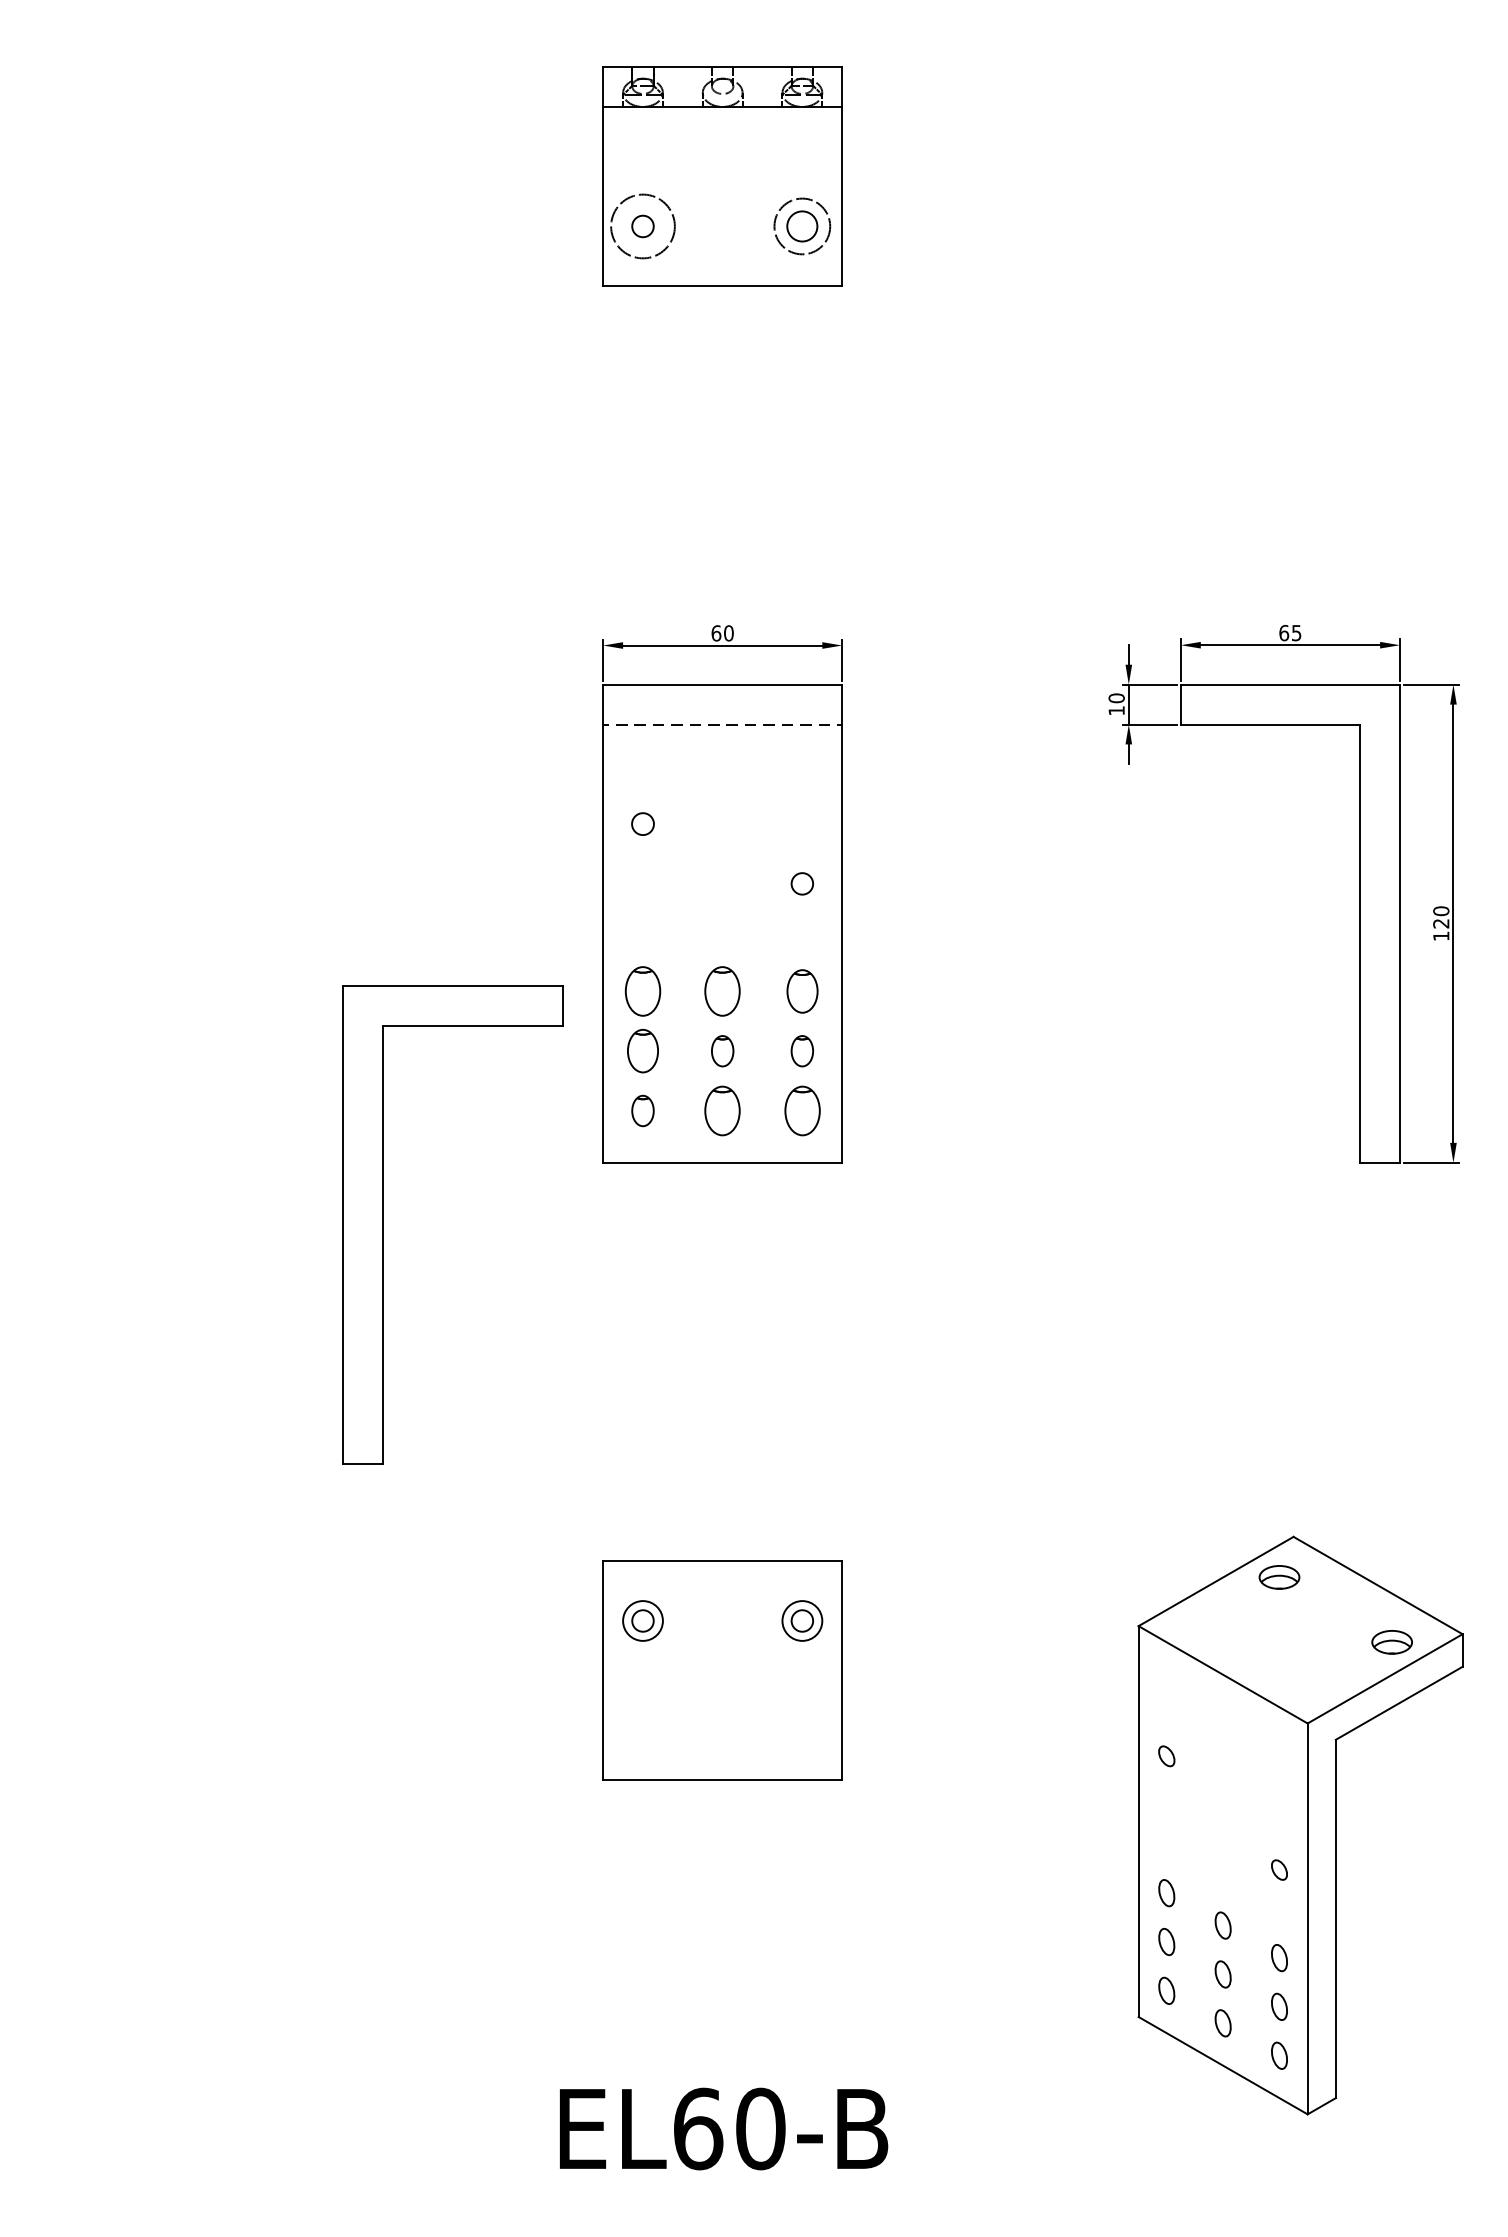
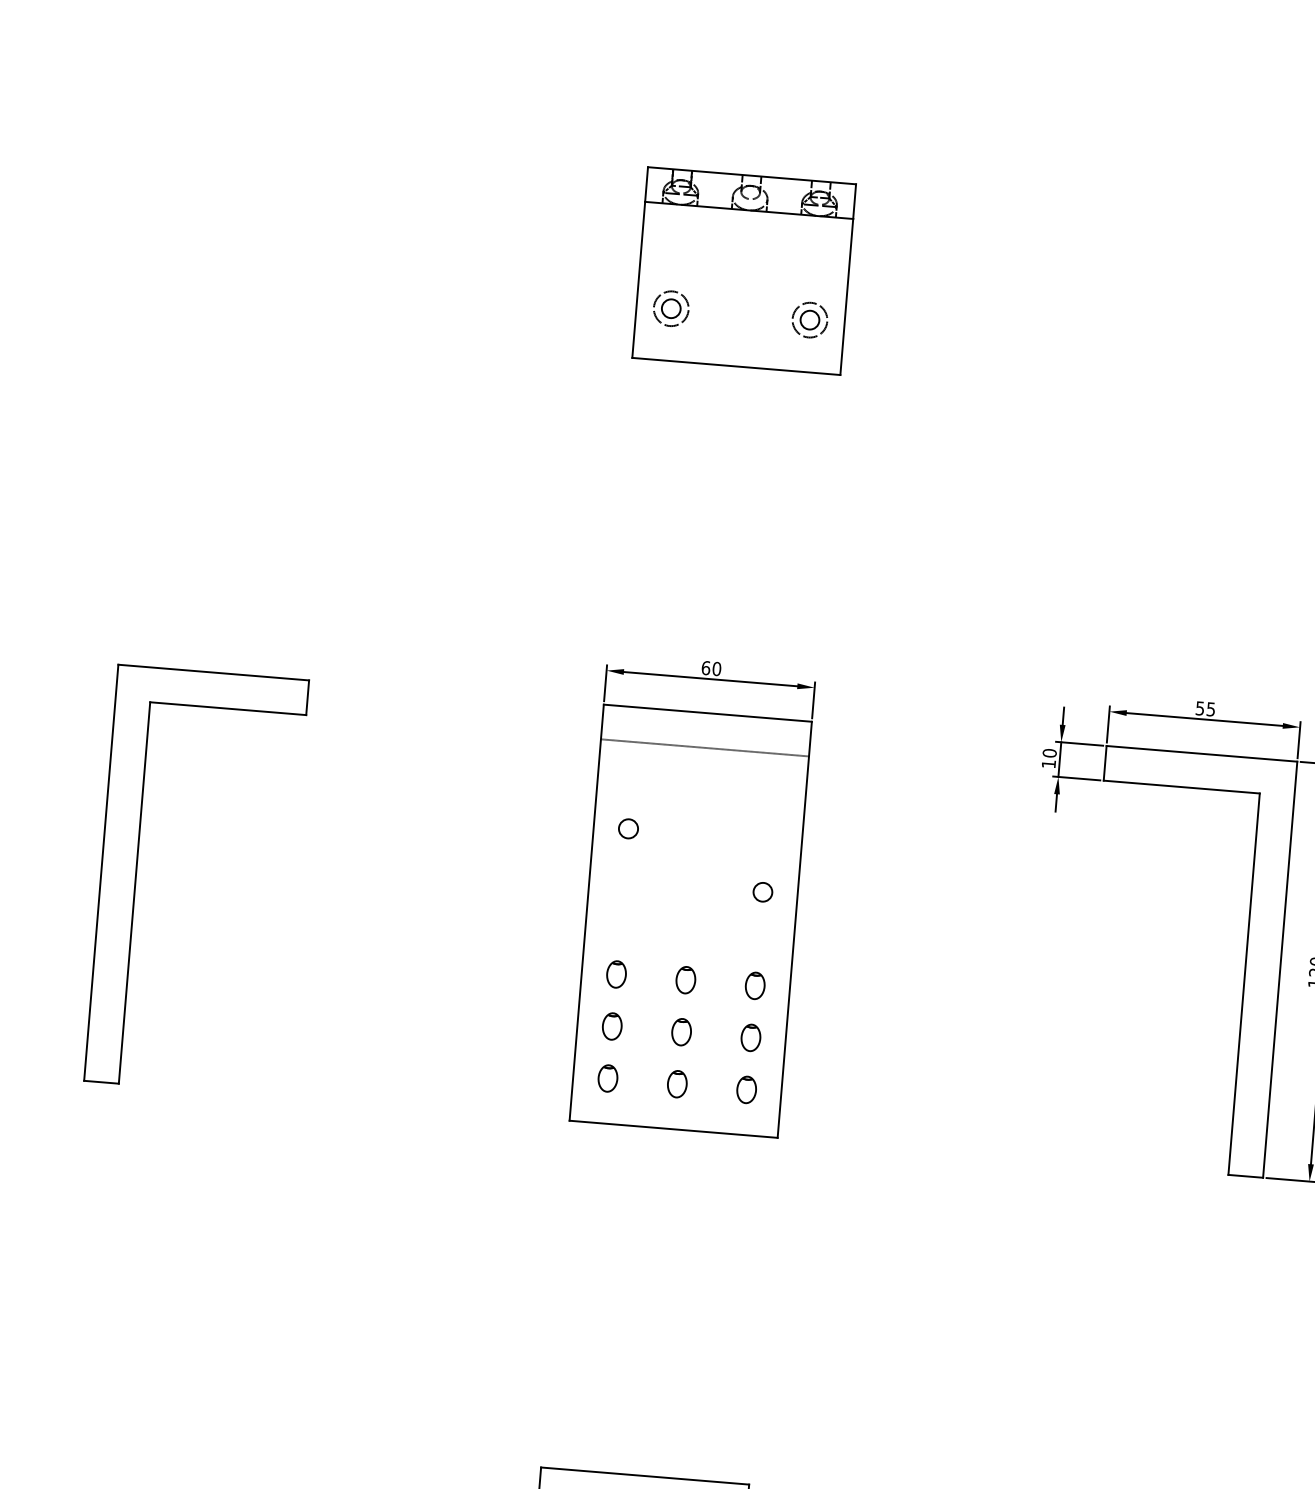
circle: (642, 226) -> (670, 308), size x0.62
part: (802, 226) -> (810, 320), size x0.71
text: (1284, 632) -> (1200, 708), 65 -> 55
part: (642, 991) -> (616, 974), size x0.62
part: (722, 991) -> (685, 980), size x0.62
part: (801, 991) -> (754, 985), size x0.71
part: (642, 1051) -> (611, 1026), size x0.71
part: (722, 1110) -> (677, 1083), size x0.62
part: (801, 1110) -> (745, 1089), size x0.62
part: (383, 1224) -> (136, 875), moved

